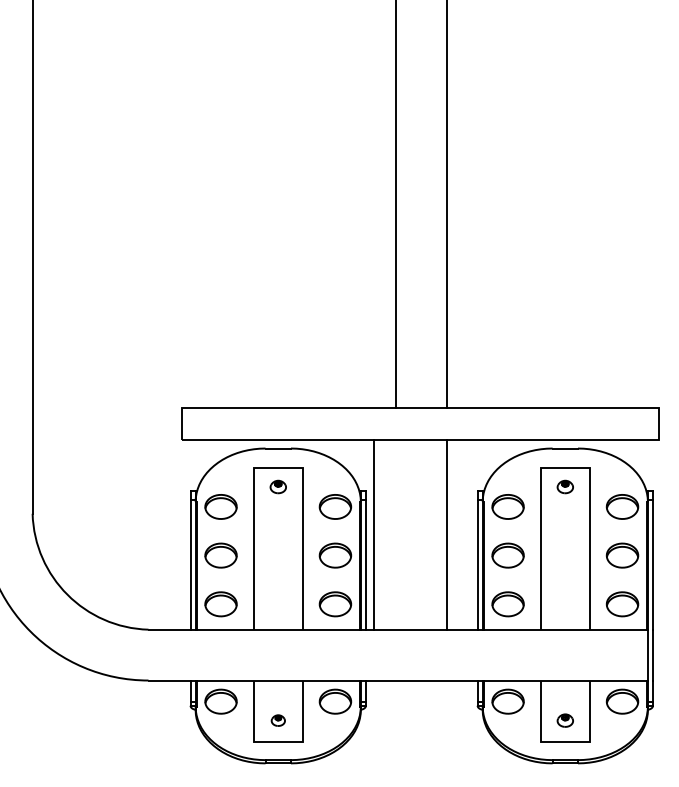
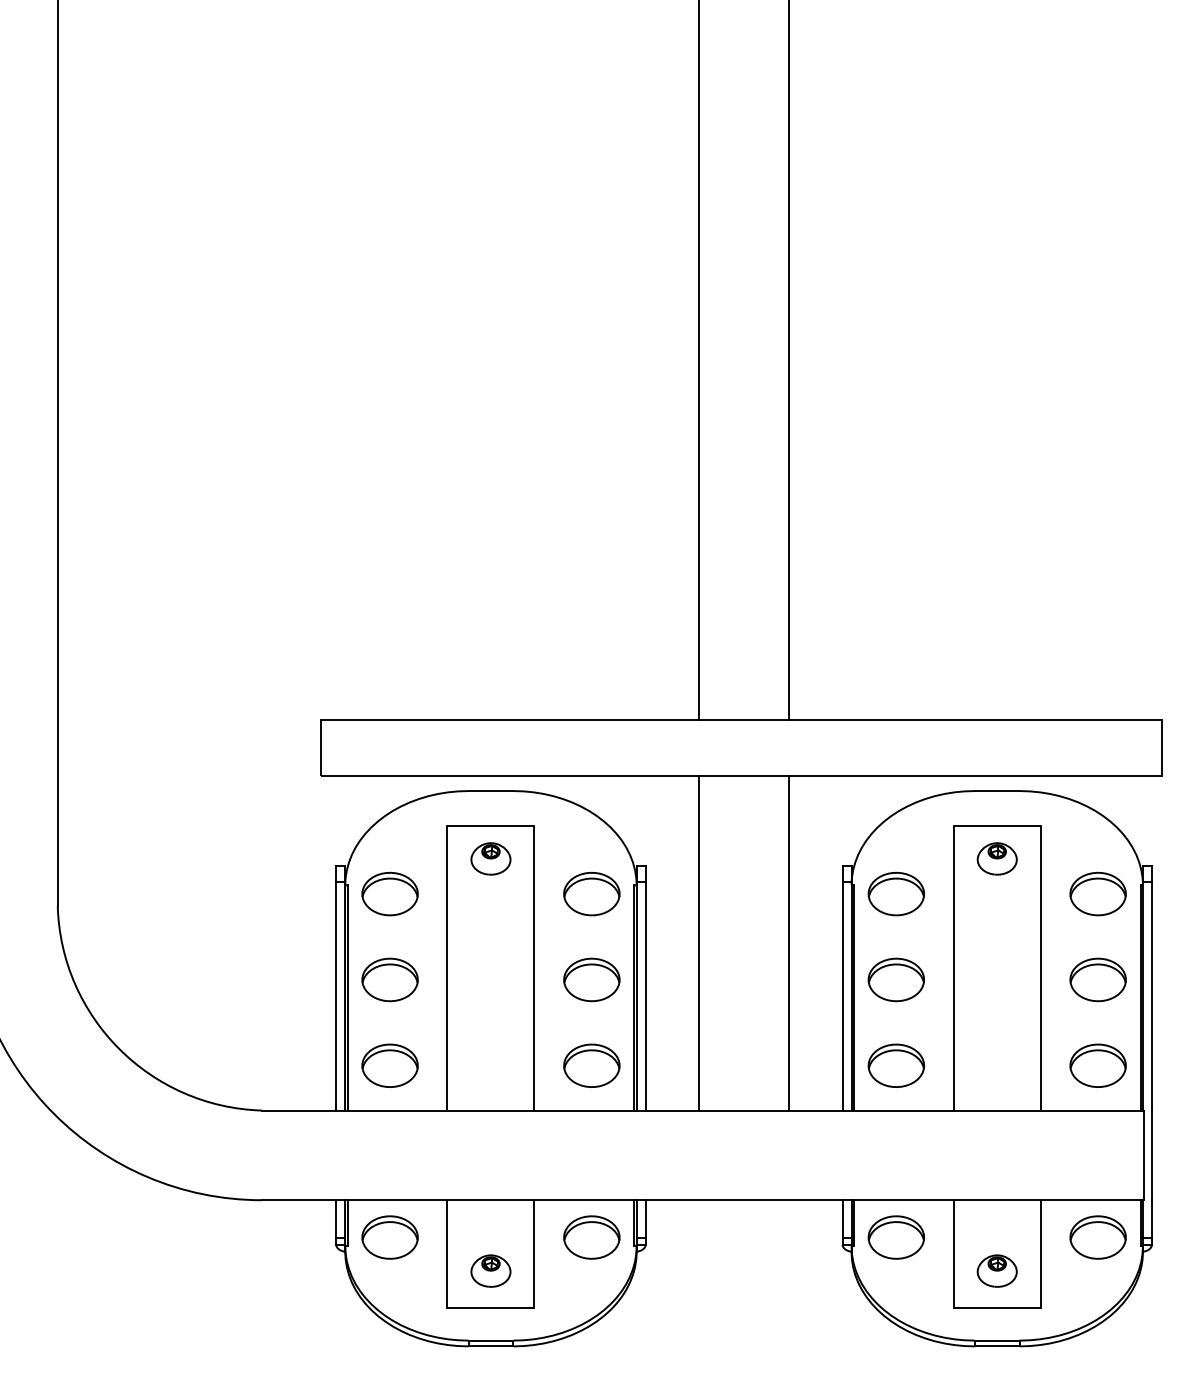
part: (278, 486) -> (491, 858), size x1.43
part: (565, 486) -> (997, 858), size x1.43
line: (374, 534) -> (699, 942), moved
part: (278, 720) -> (491, 1270), size x1.67
part: (565, 720) -> (997, 1270), size x1.43

